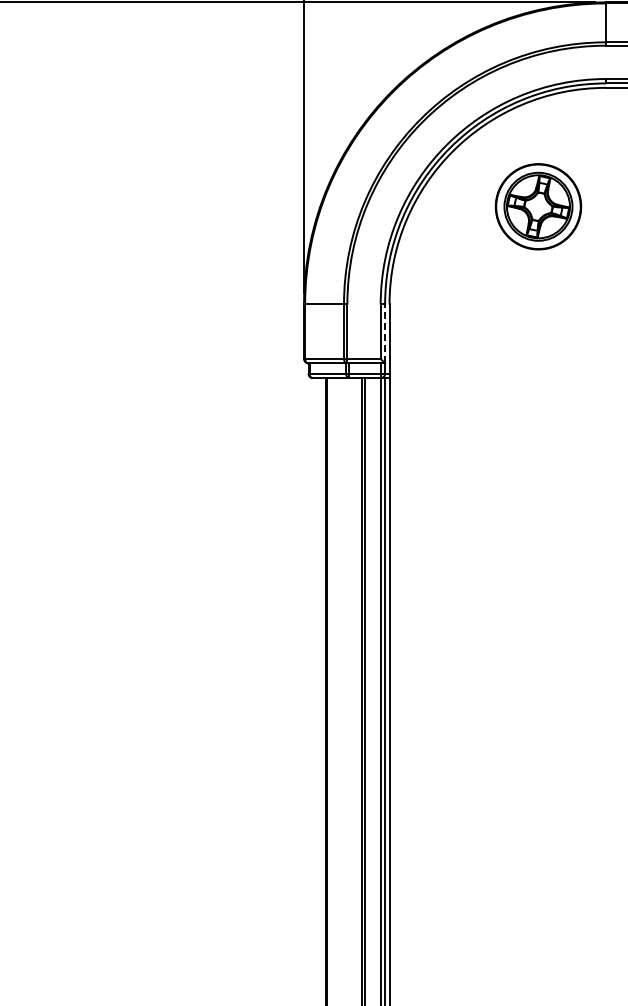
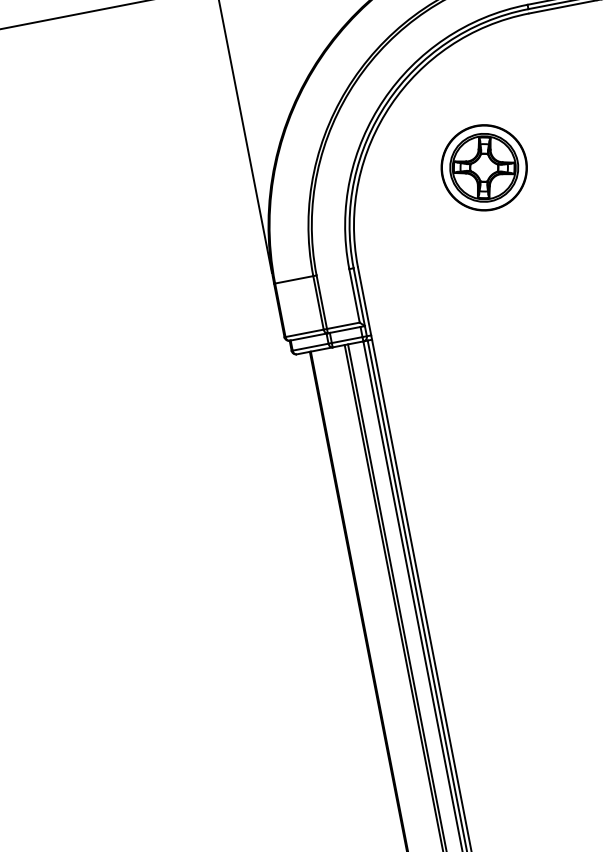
part: (538, 206) -> (484, 167), moved
line: (385, 333) -> (359, 296), dashed -> solid

